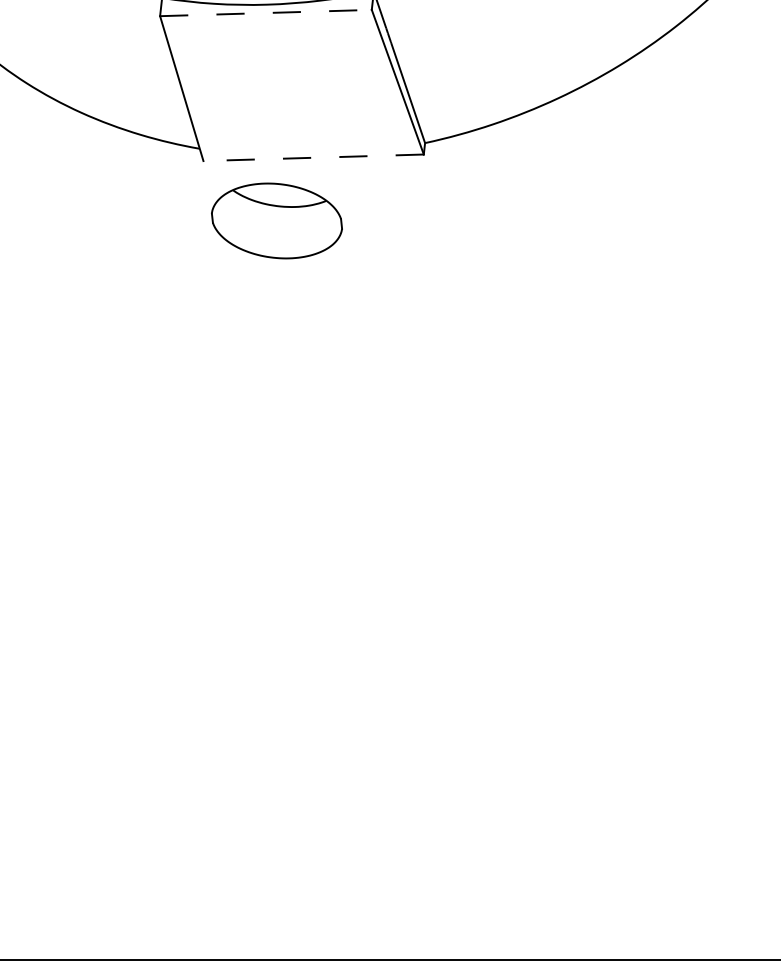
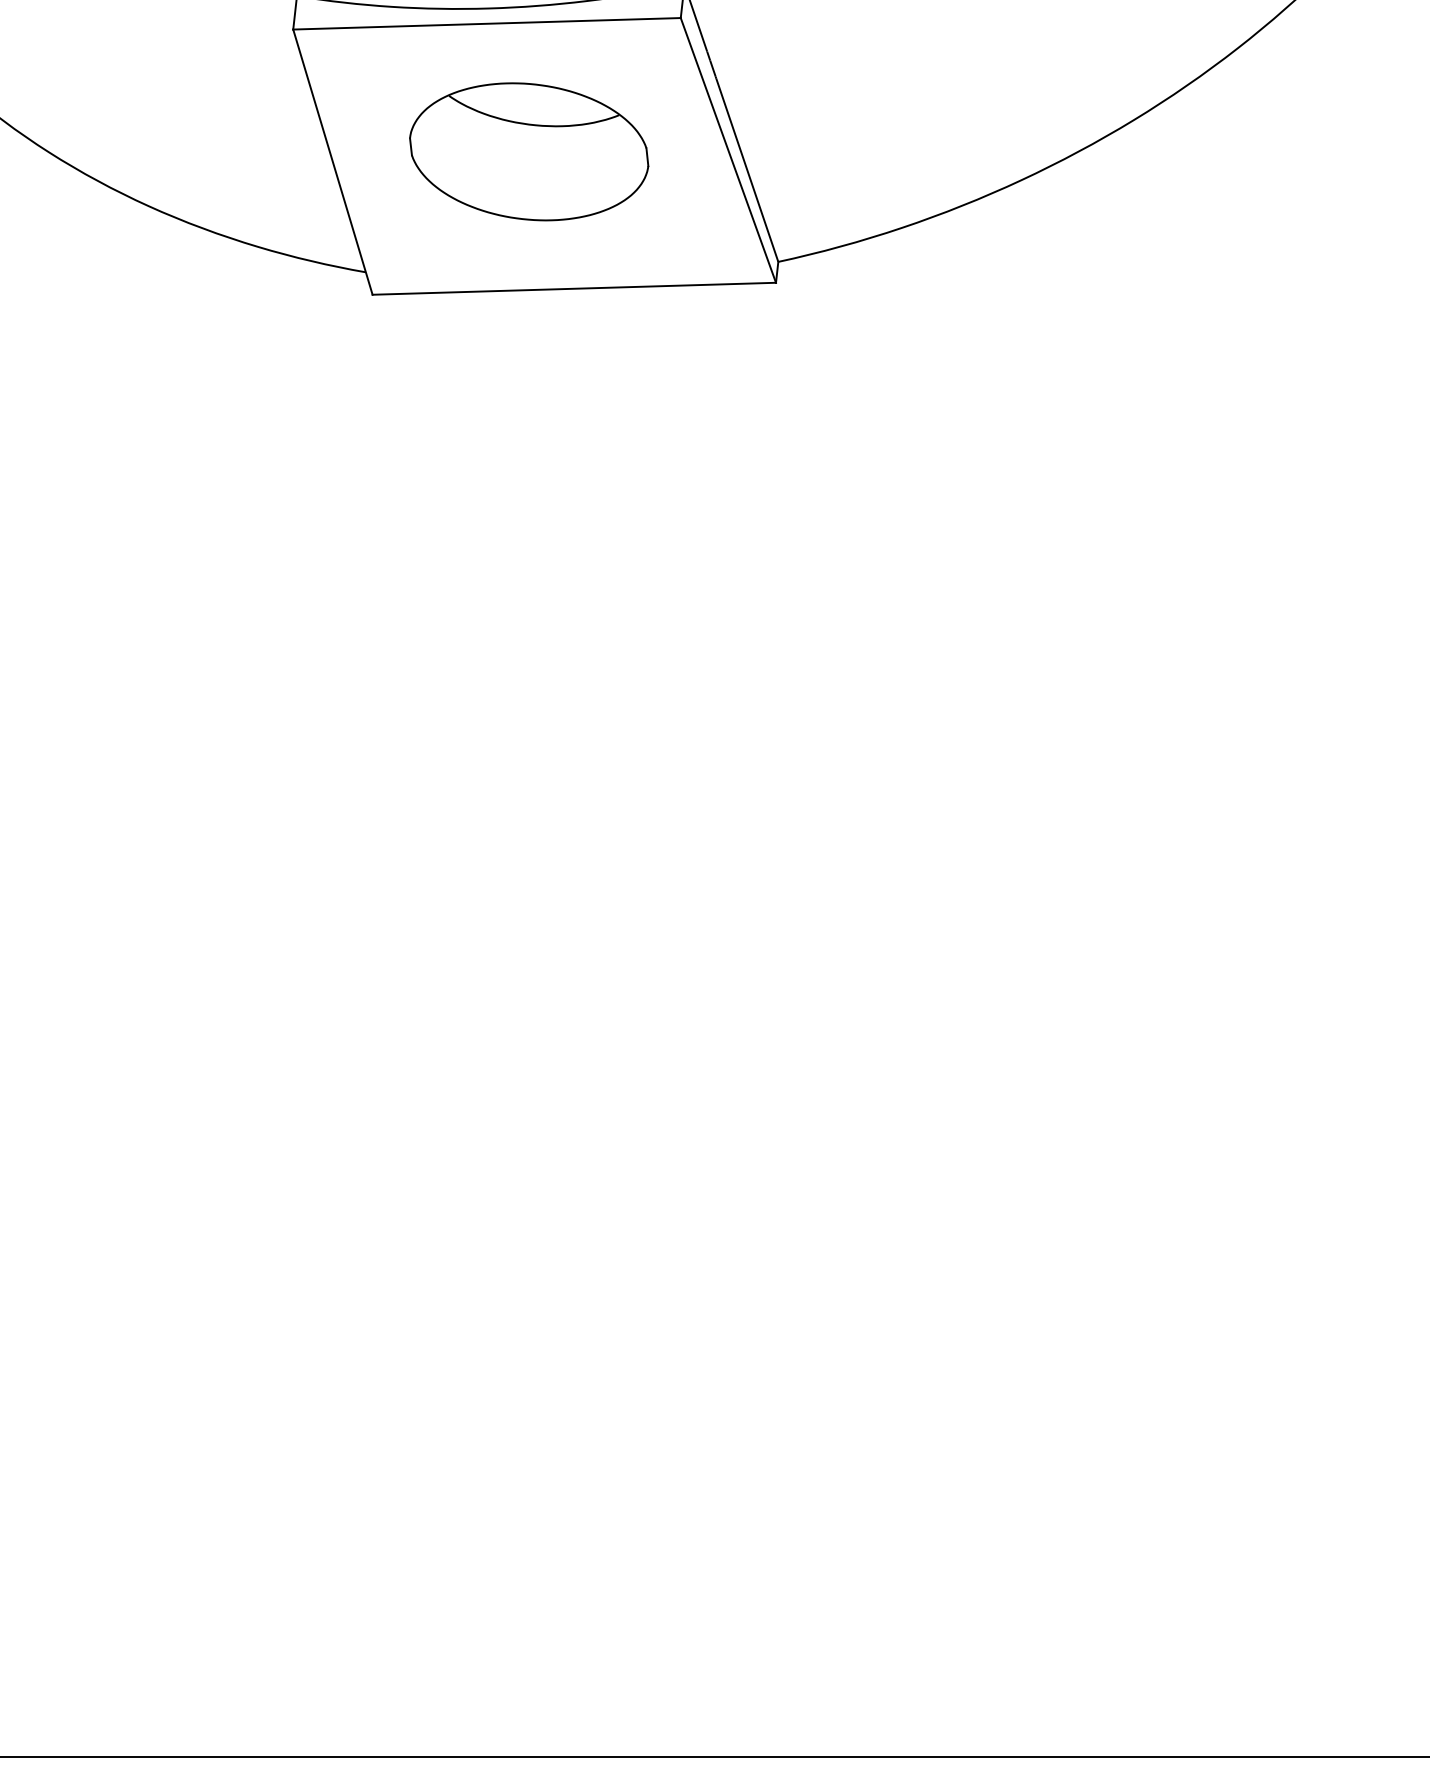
line: (265, 13) -> (486, 24), dashed -> solid
line: (313, 157) -> (574, 288), dashed -> solid
part: (276, 220) -> (528, 150), moved

